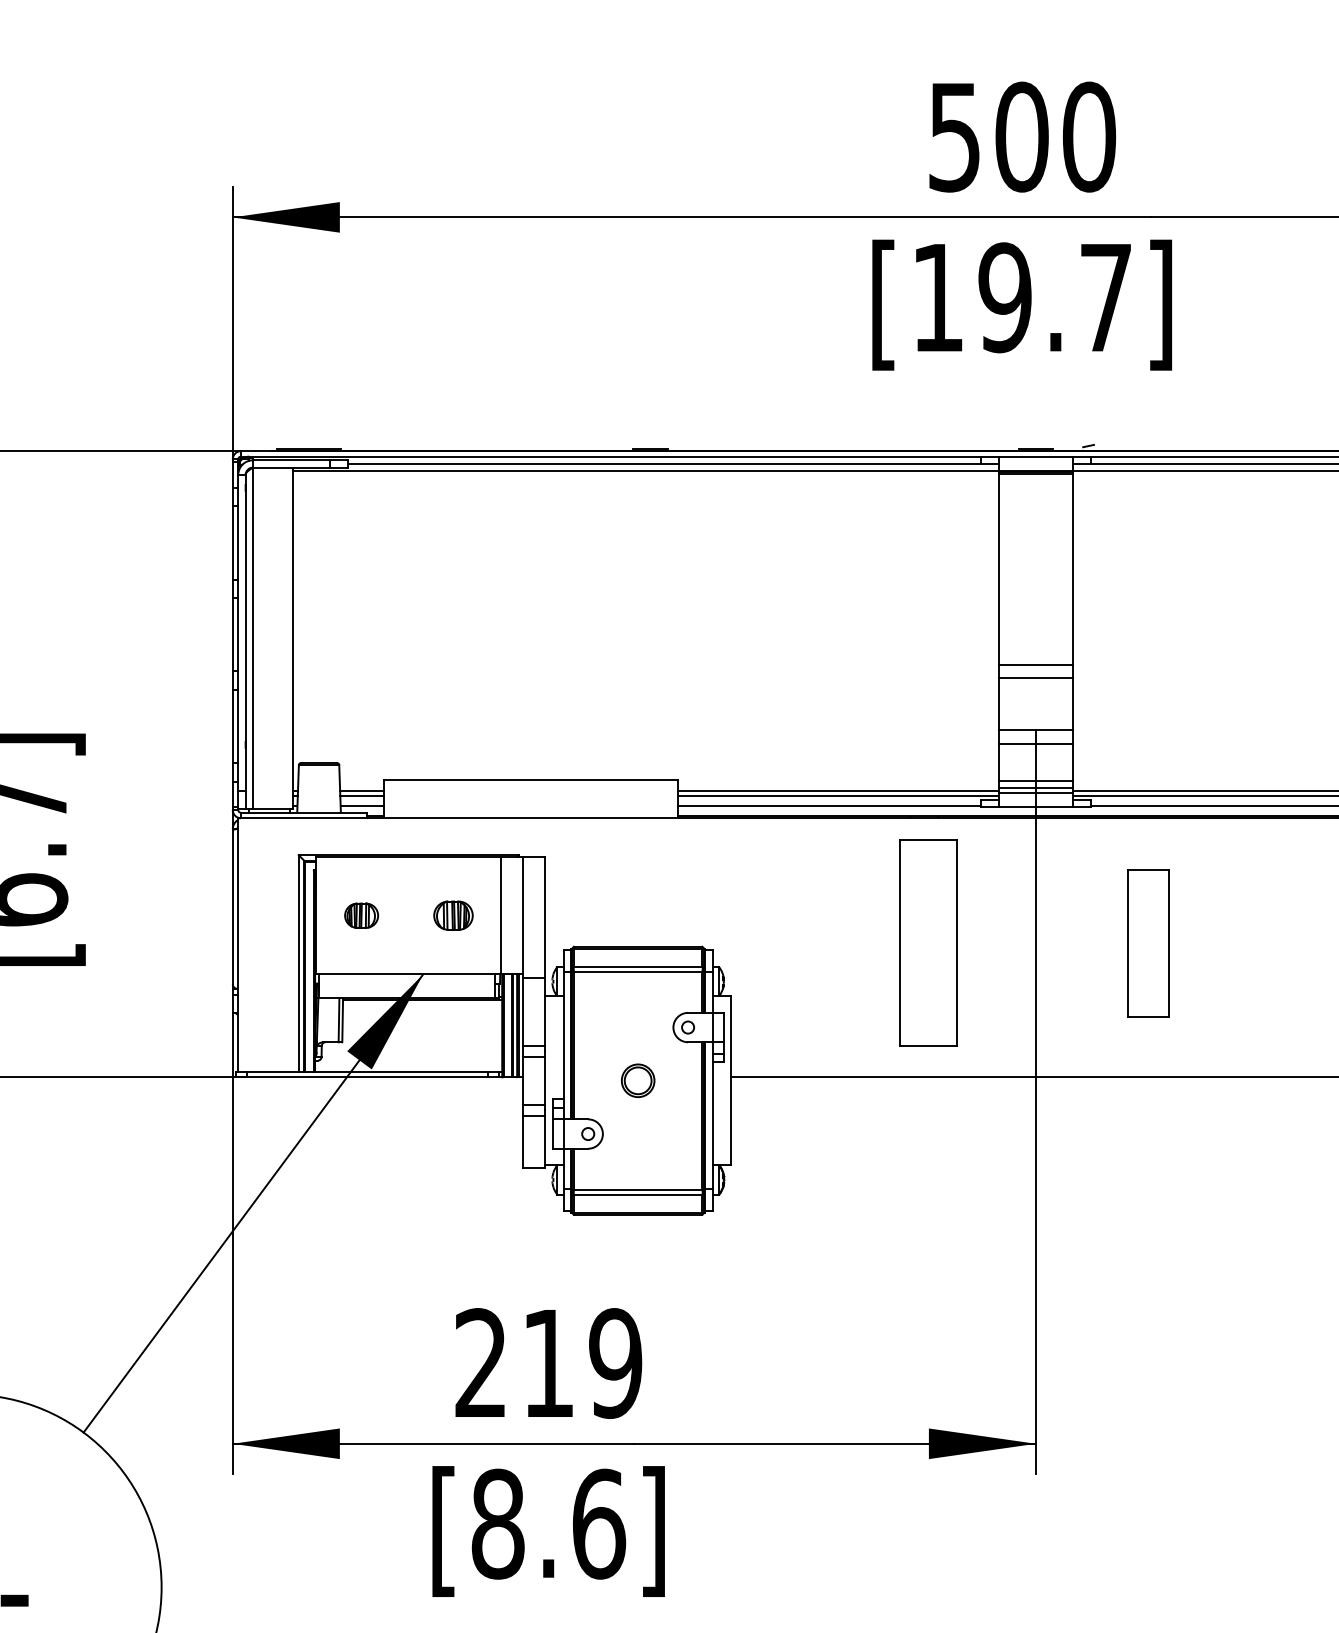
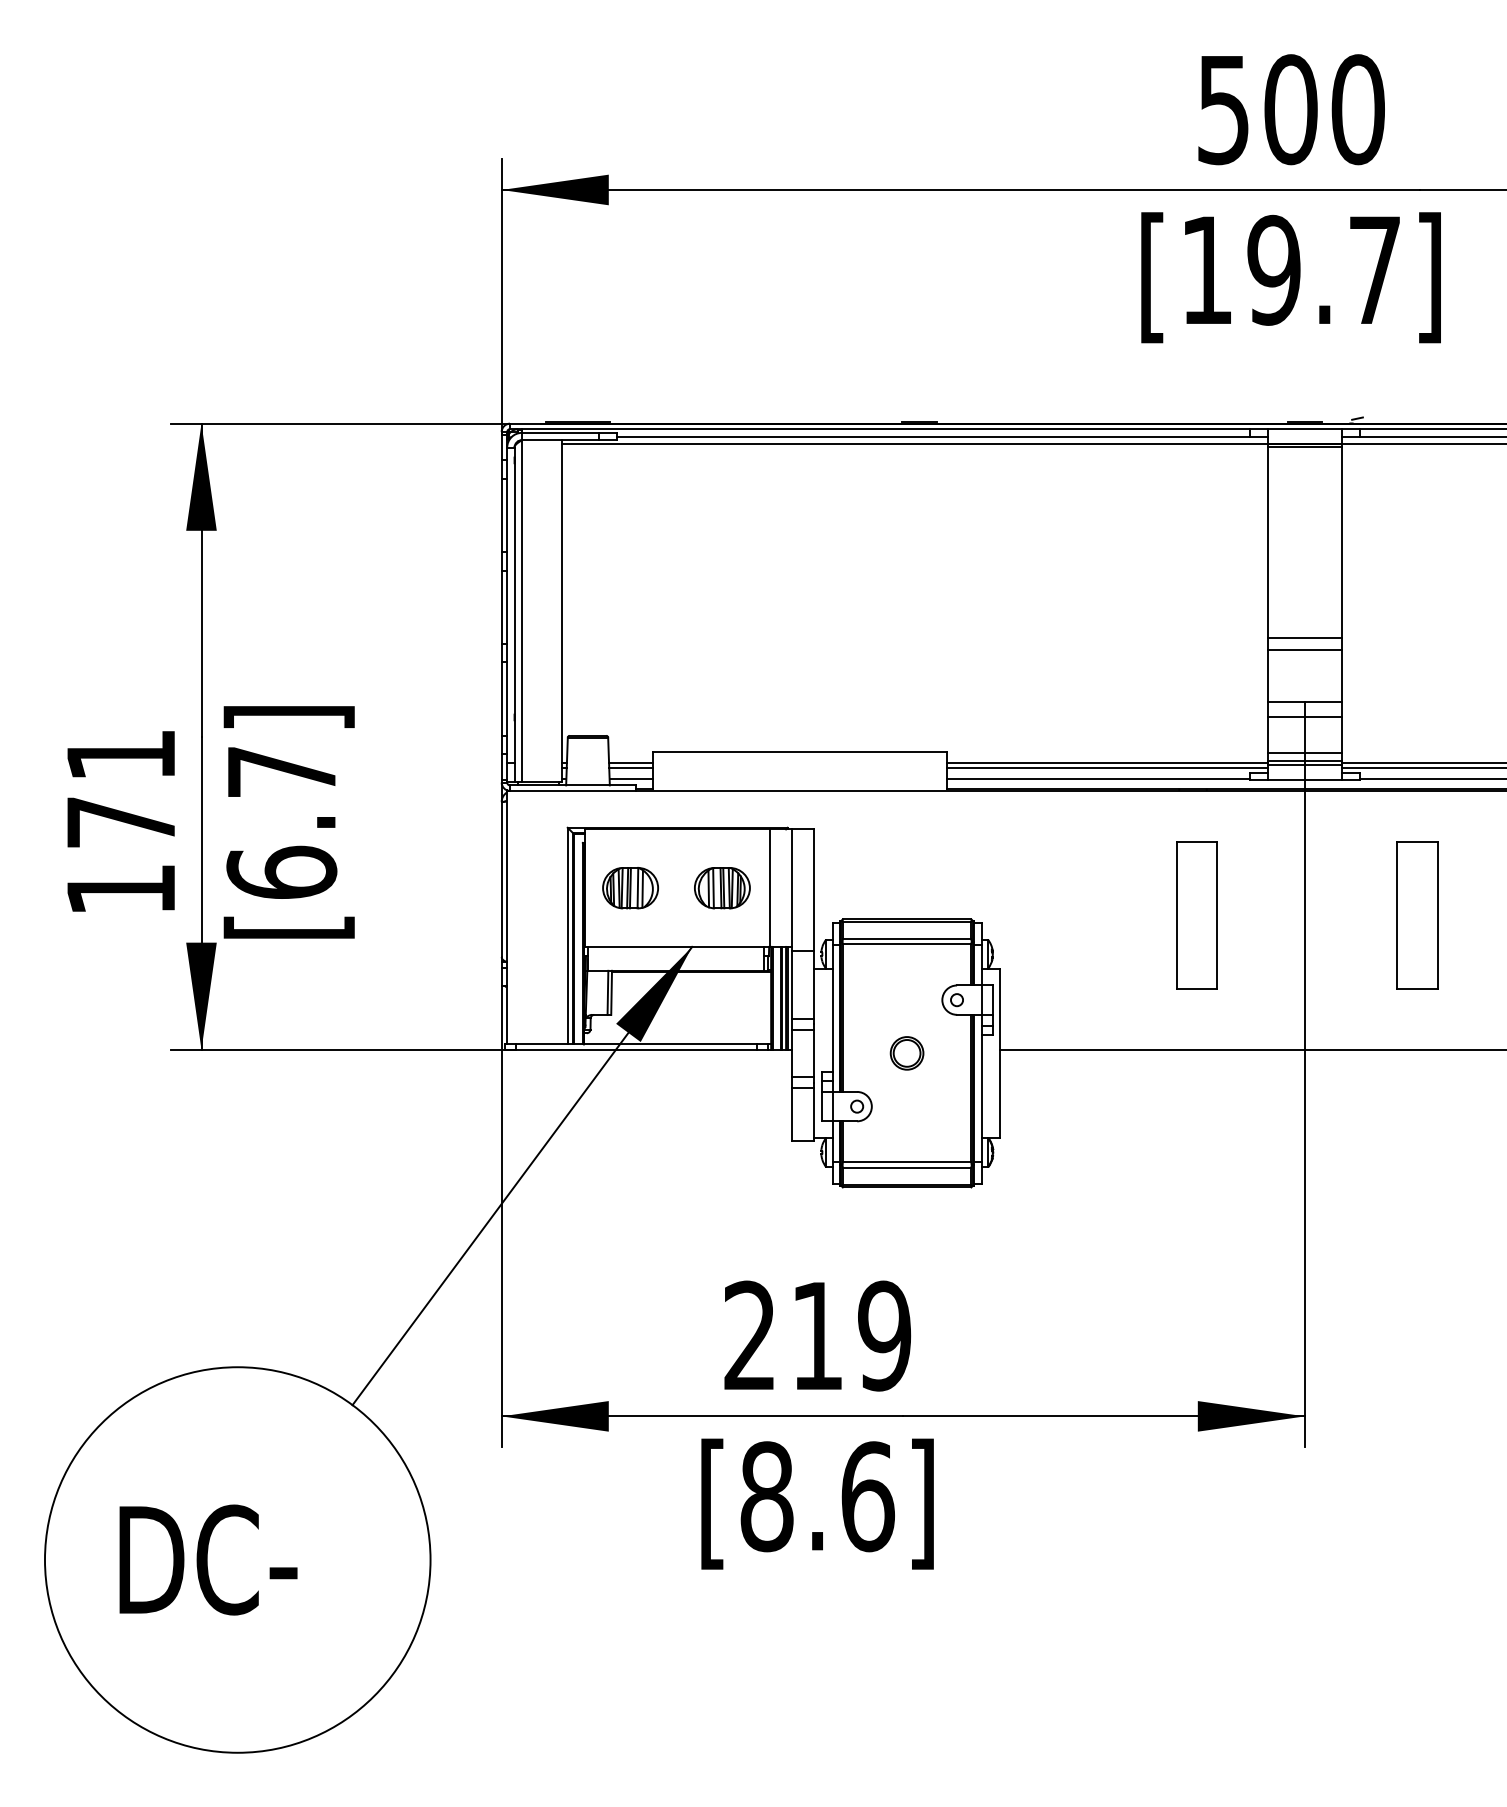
part: (361, 915) -> (630, 888), size x1.67
part: (453, 915) -> (722, 888), size x1.43
part: (927, 942) -> (1196, 915), size x0.71

